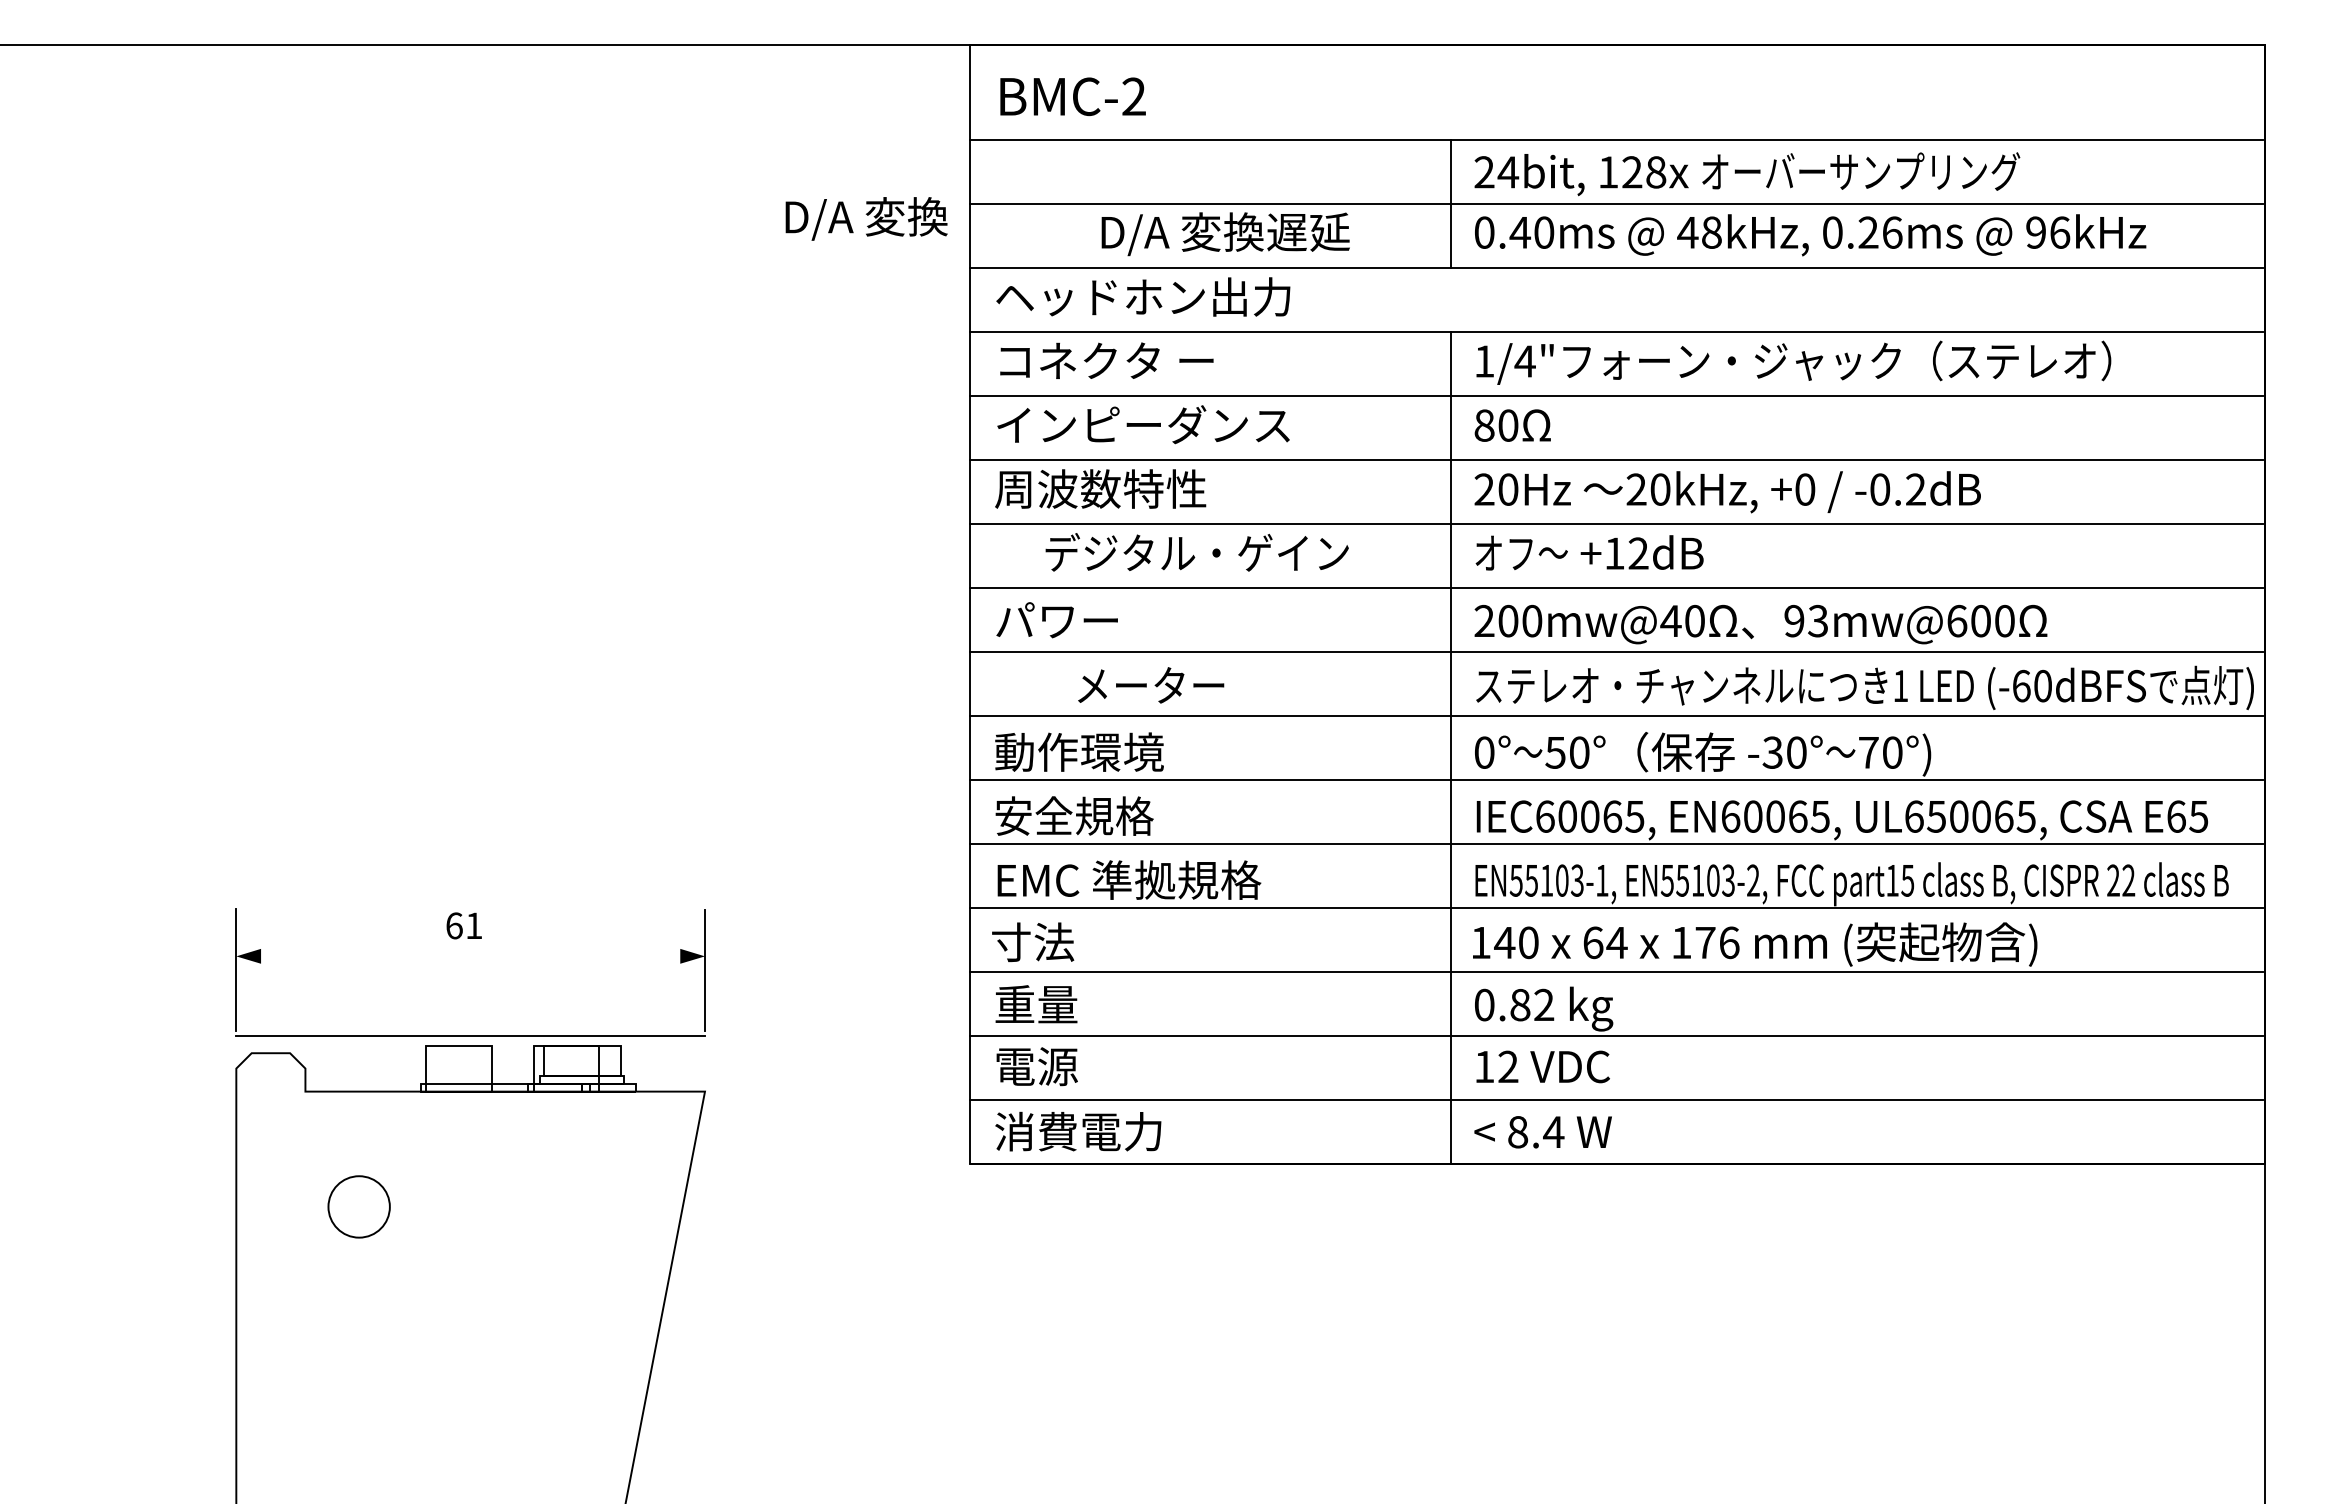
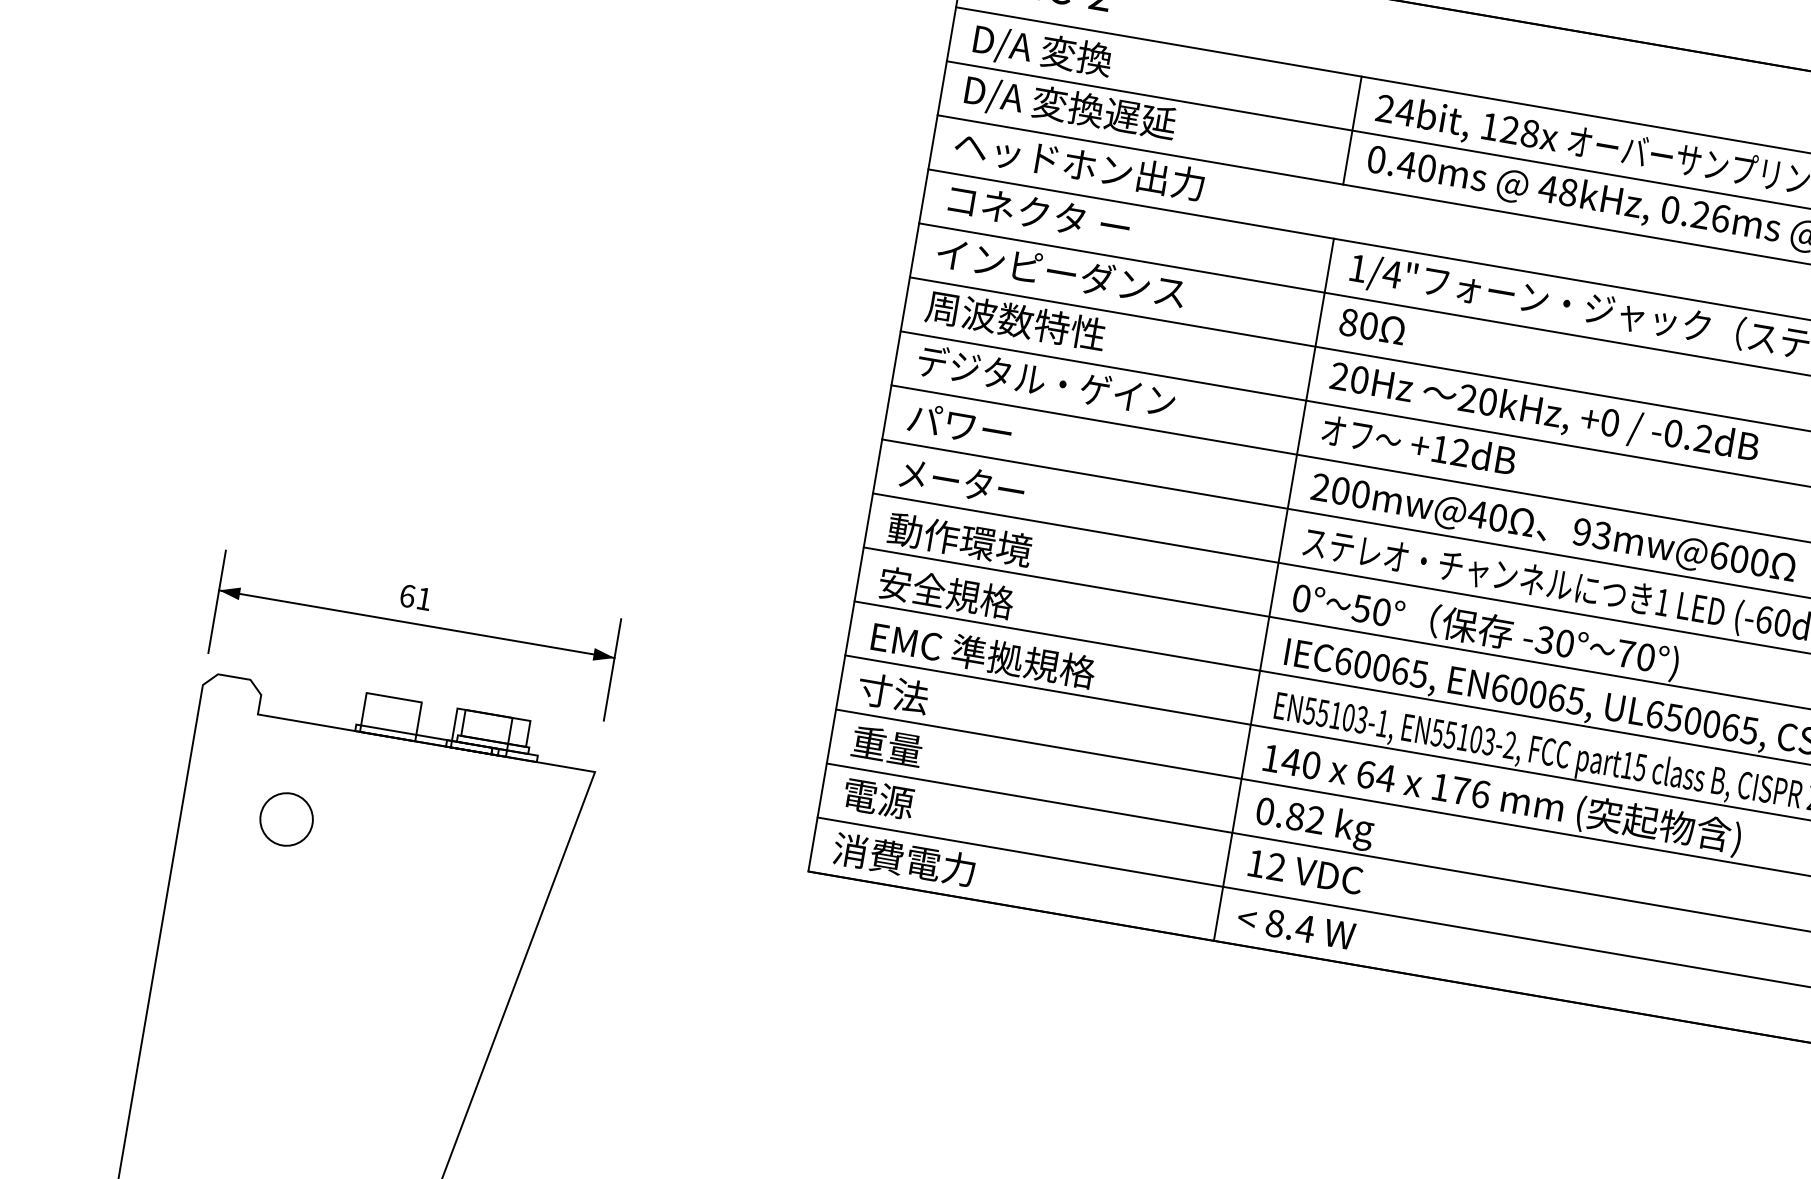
text: (866, 218) -> (1042, 51), moved
text: (1225, 234) -> (1070, 108), moved
text: (1196, 552) -> (1046, 381), moved
text: (1151, 685) -> (962, 482), moved
line: (470, 1036) -> (416, 624), moved

